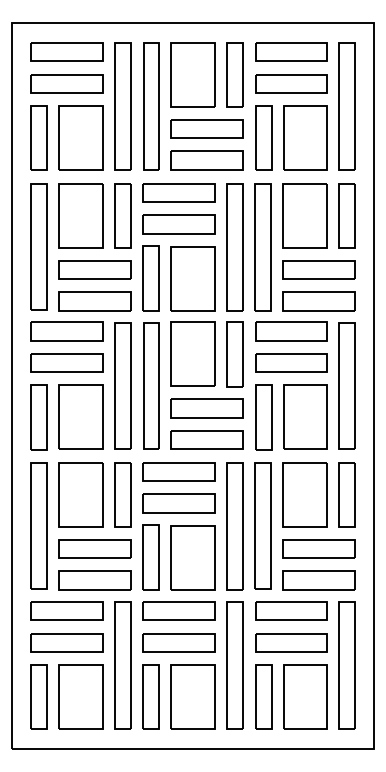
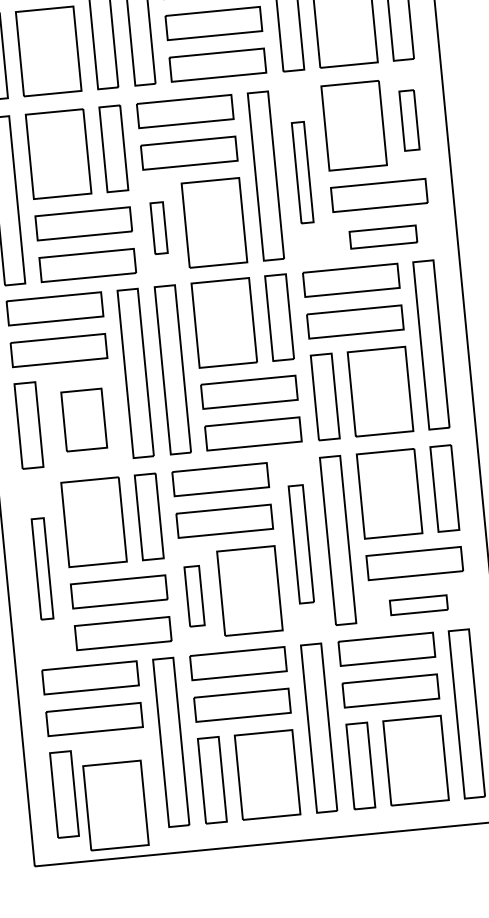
part: (346, 215) -> (408, 120), size x0.7
part: (262, 247) -> (302, 173), size x0.6
part: (150, 278) -> (158, 228), size x0.6
part: (318, 301) -> (382, 237), size x0.7
part: (80, 416) -> (83, 419), size x0.7
part: (38, 525) -> (41, 568), size x0.6
part: (234, 526) -> (300, 544), size x0.7
part: (150, 557) -> (193, 596), size x0.7
part: (318, 580) -> (418, 605), size x0.6
part: (80, 696) -> (115, 804), moved

